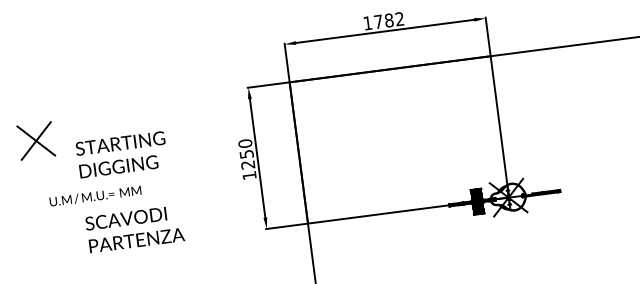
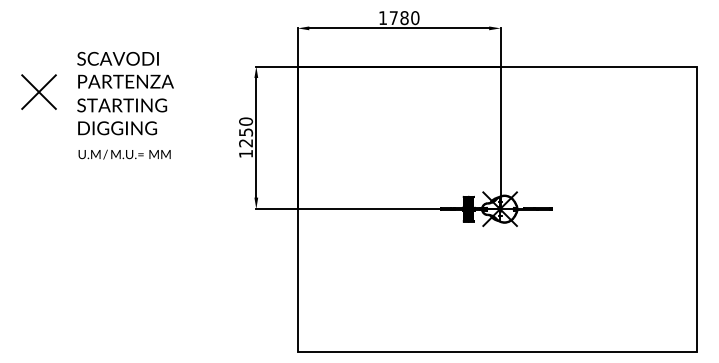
text: (400, 19) -> (415, 18), 1782 -> 1780
text: (95, 196) -> (124, 154), moved
text: (134, 228) -> (125, 69), moved

